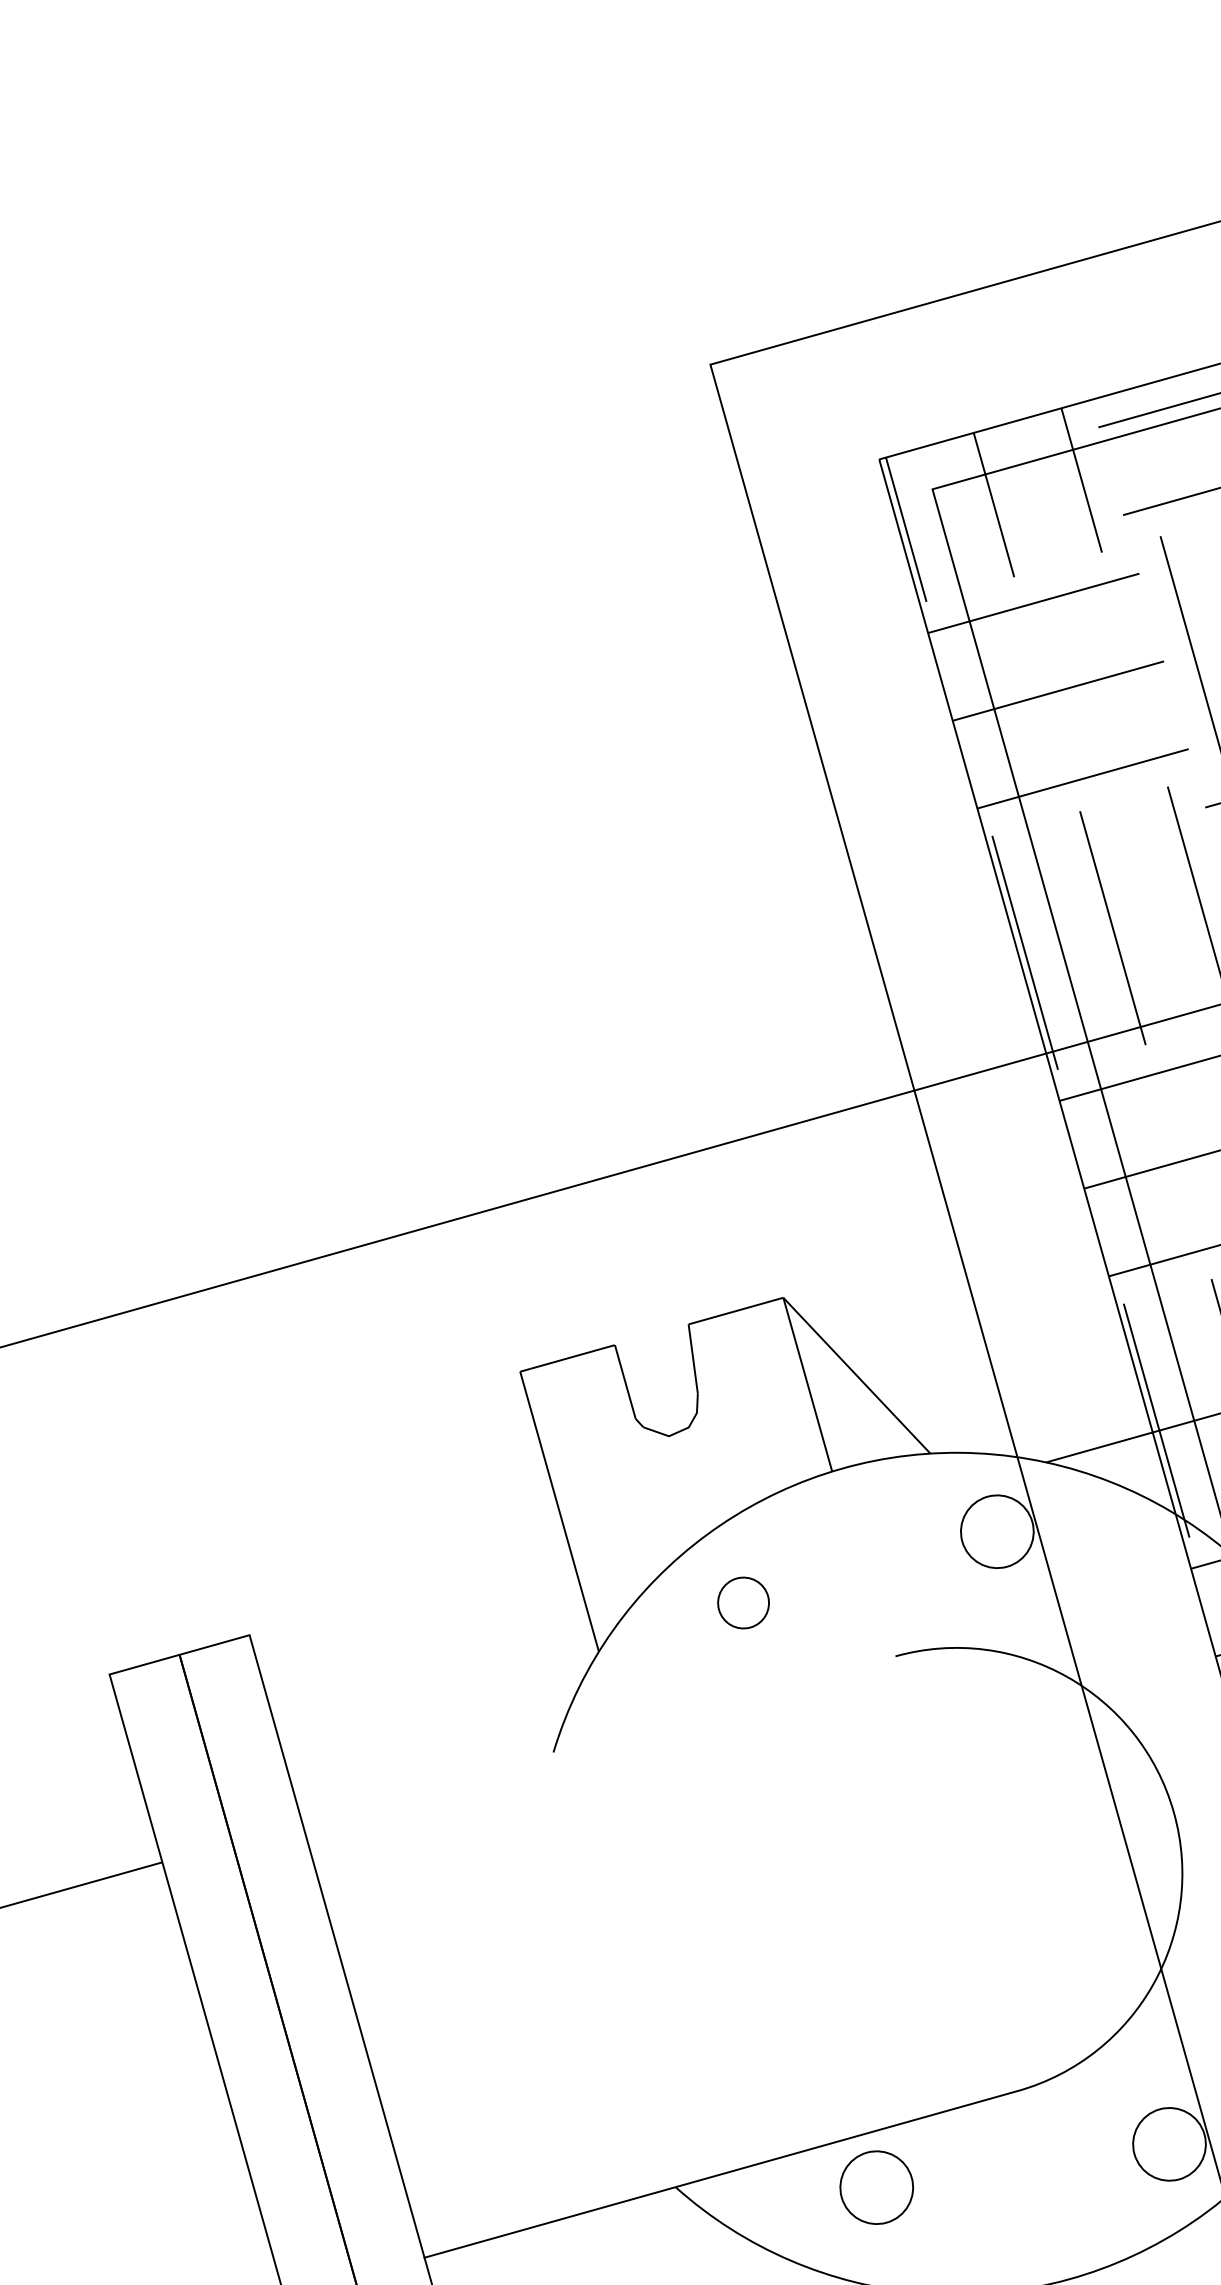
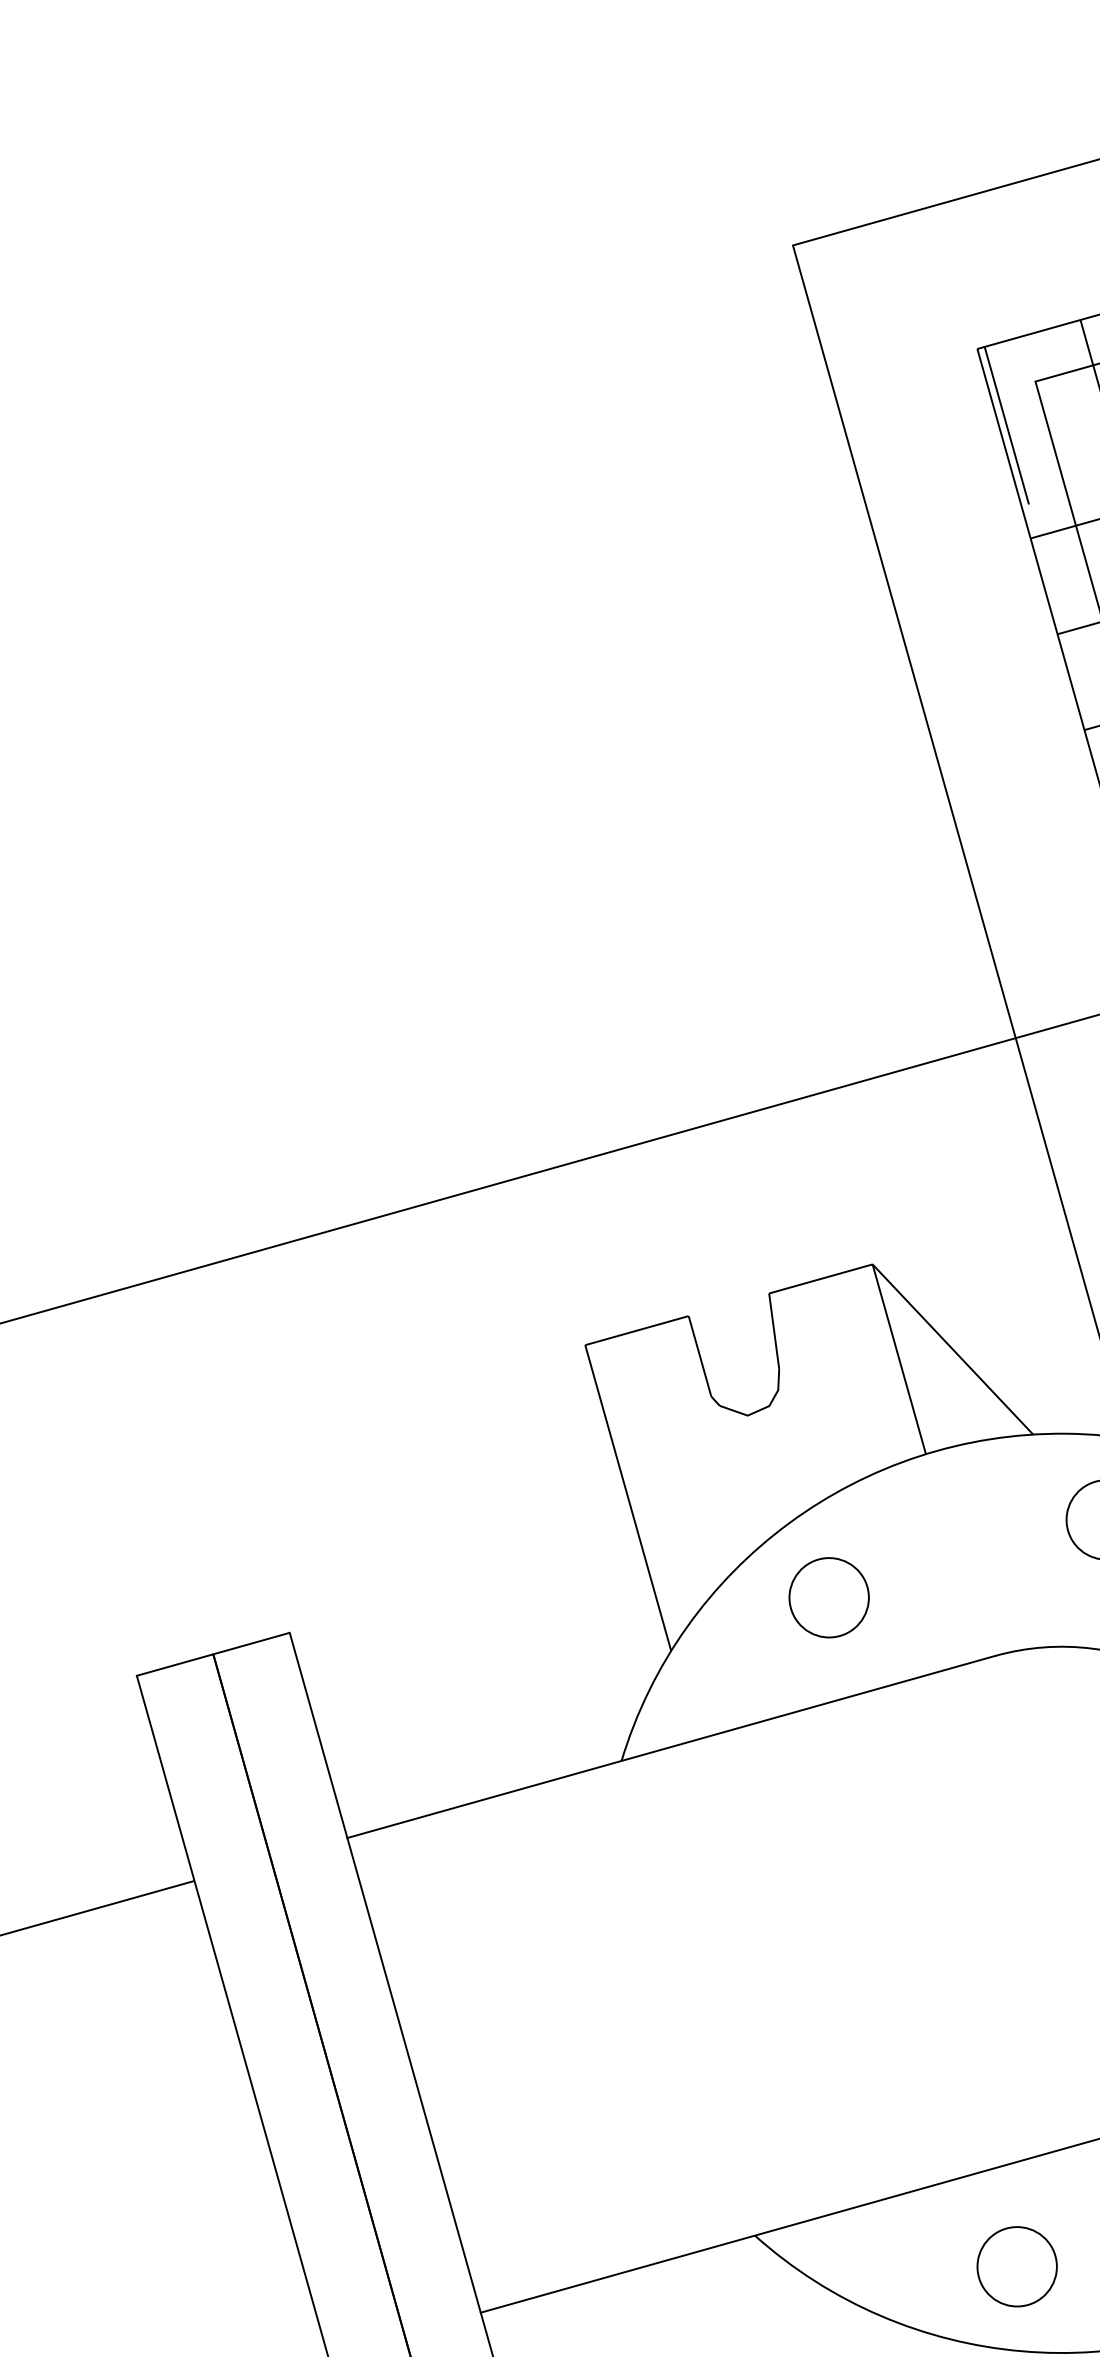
part: (743, 1602) -> (829, 1597), size x1.43
line: (598, 1739) -> (670, 1746), added
part: (876, 2187) -> (1016, 2266), moved

